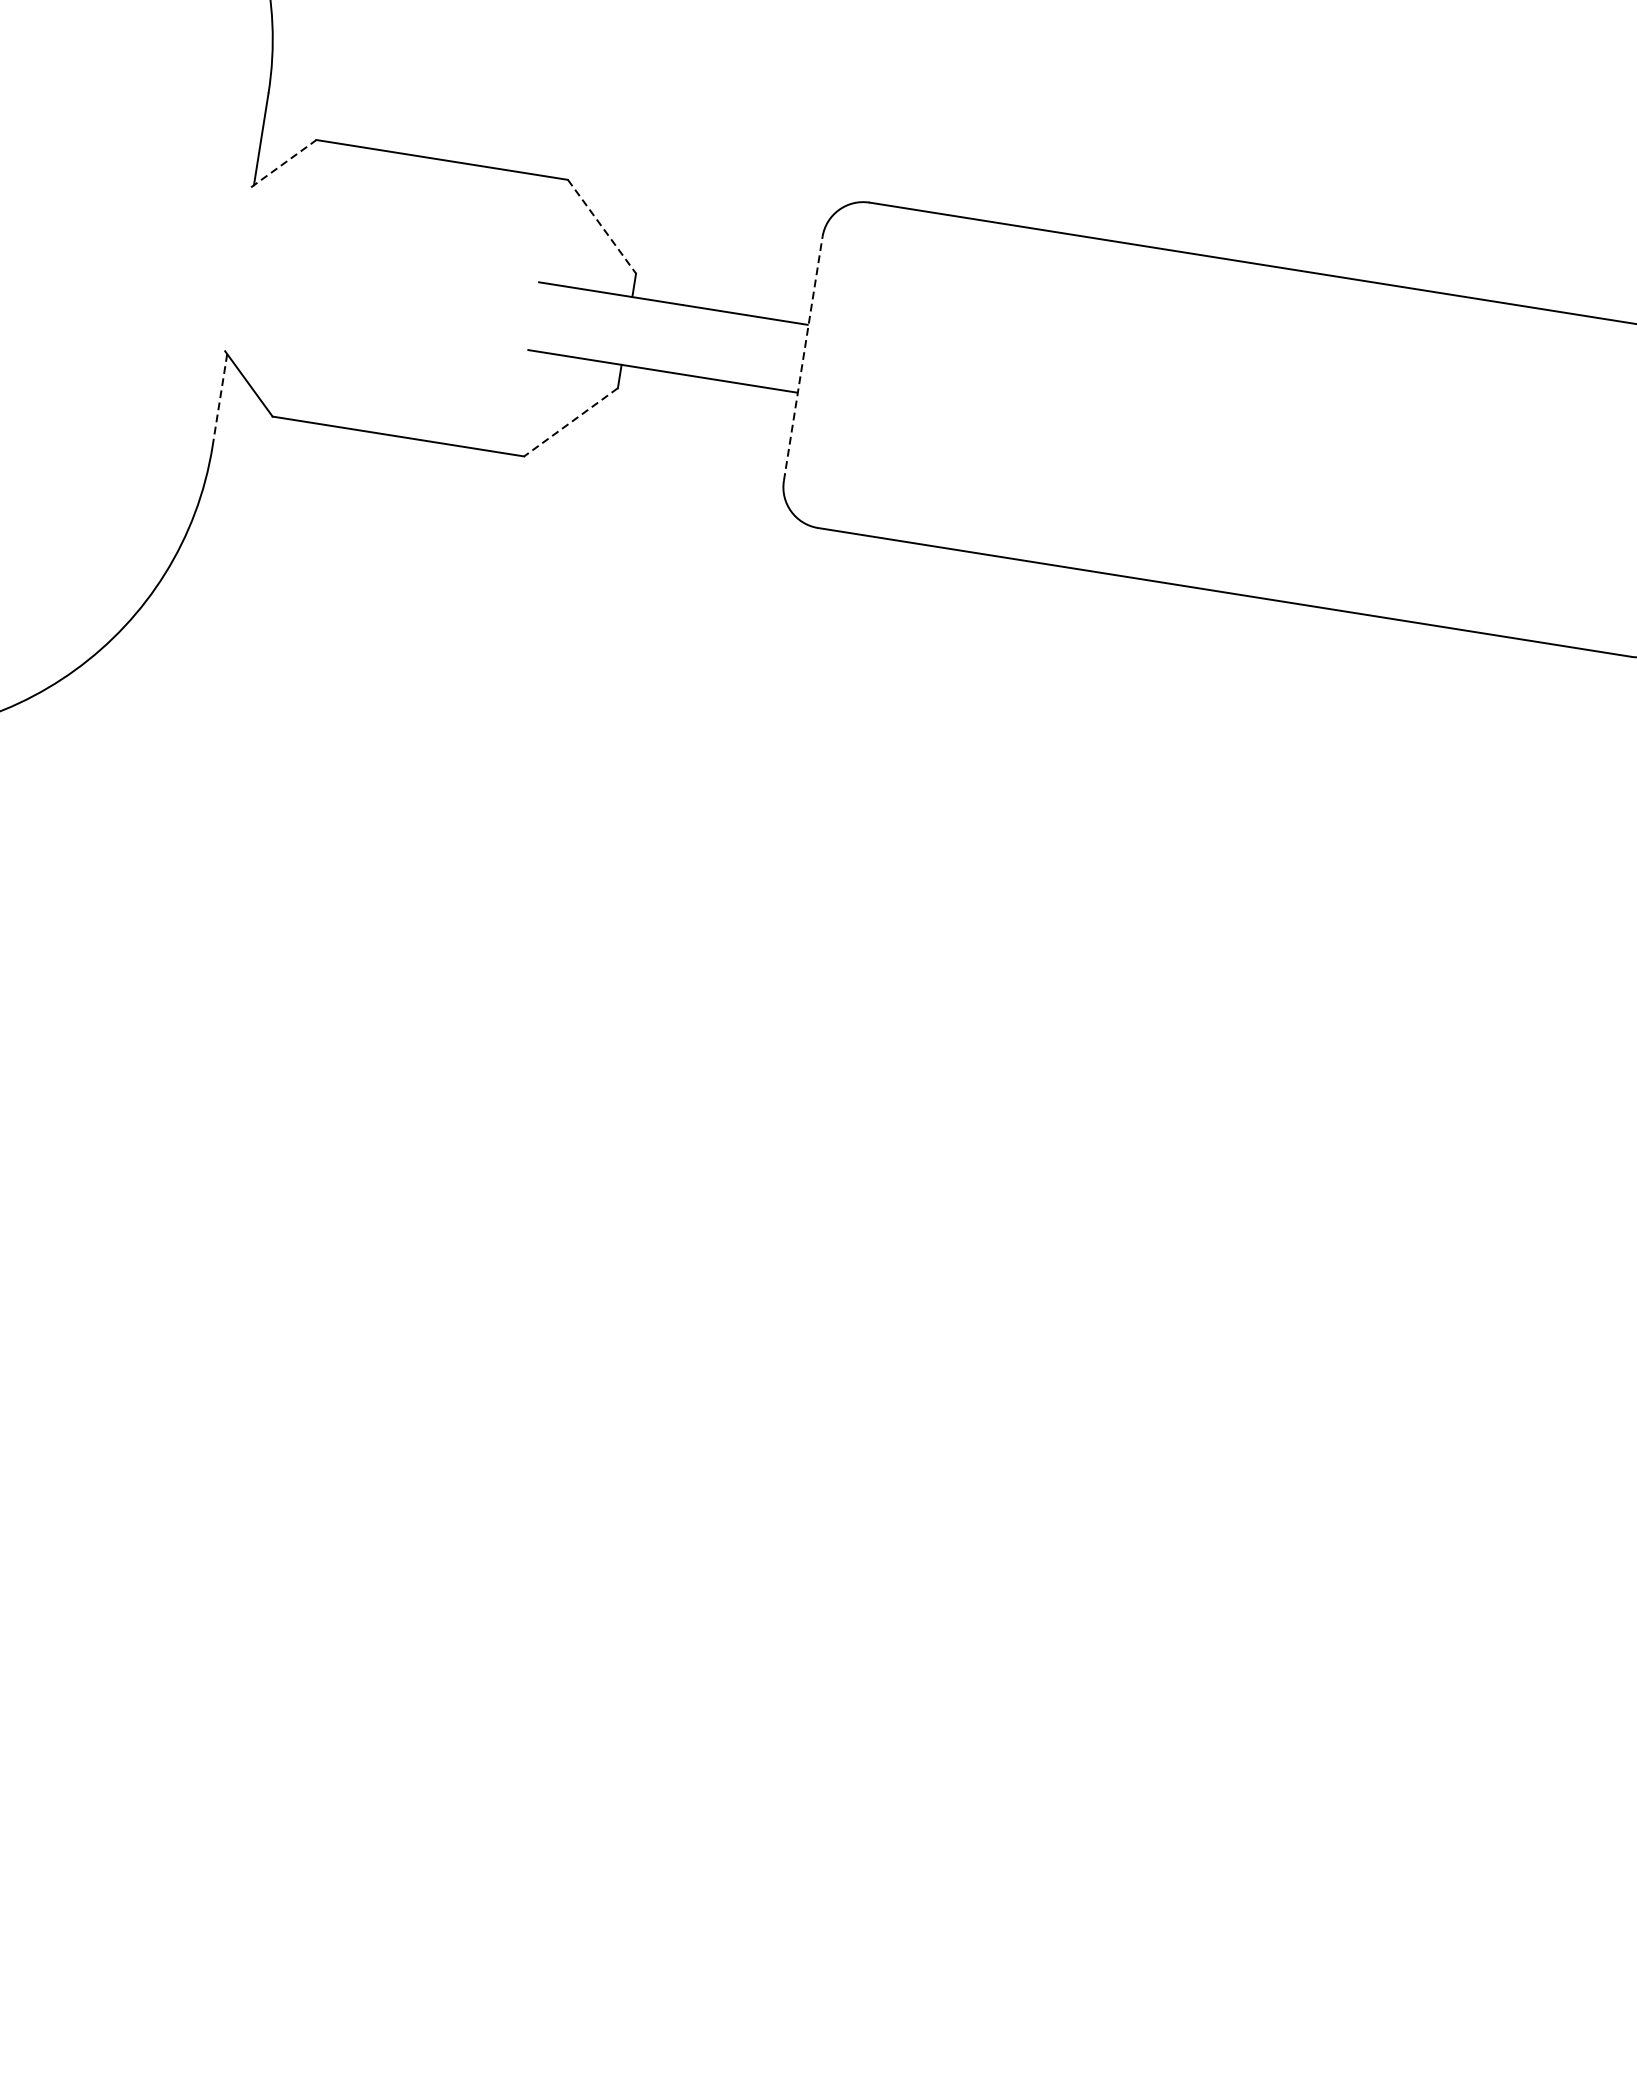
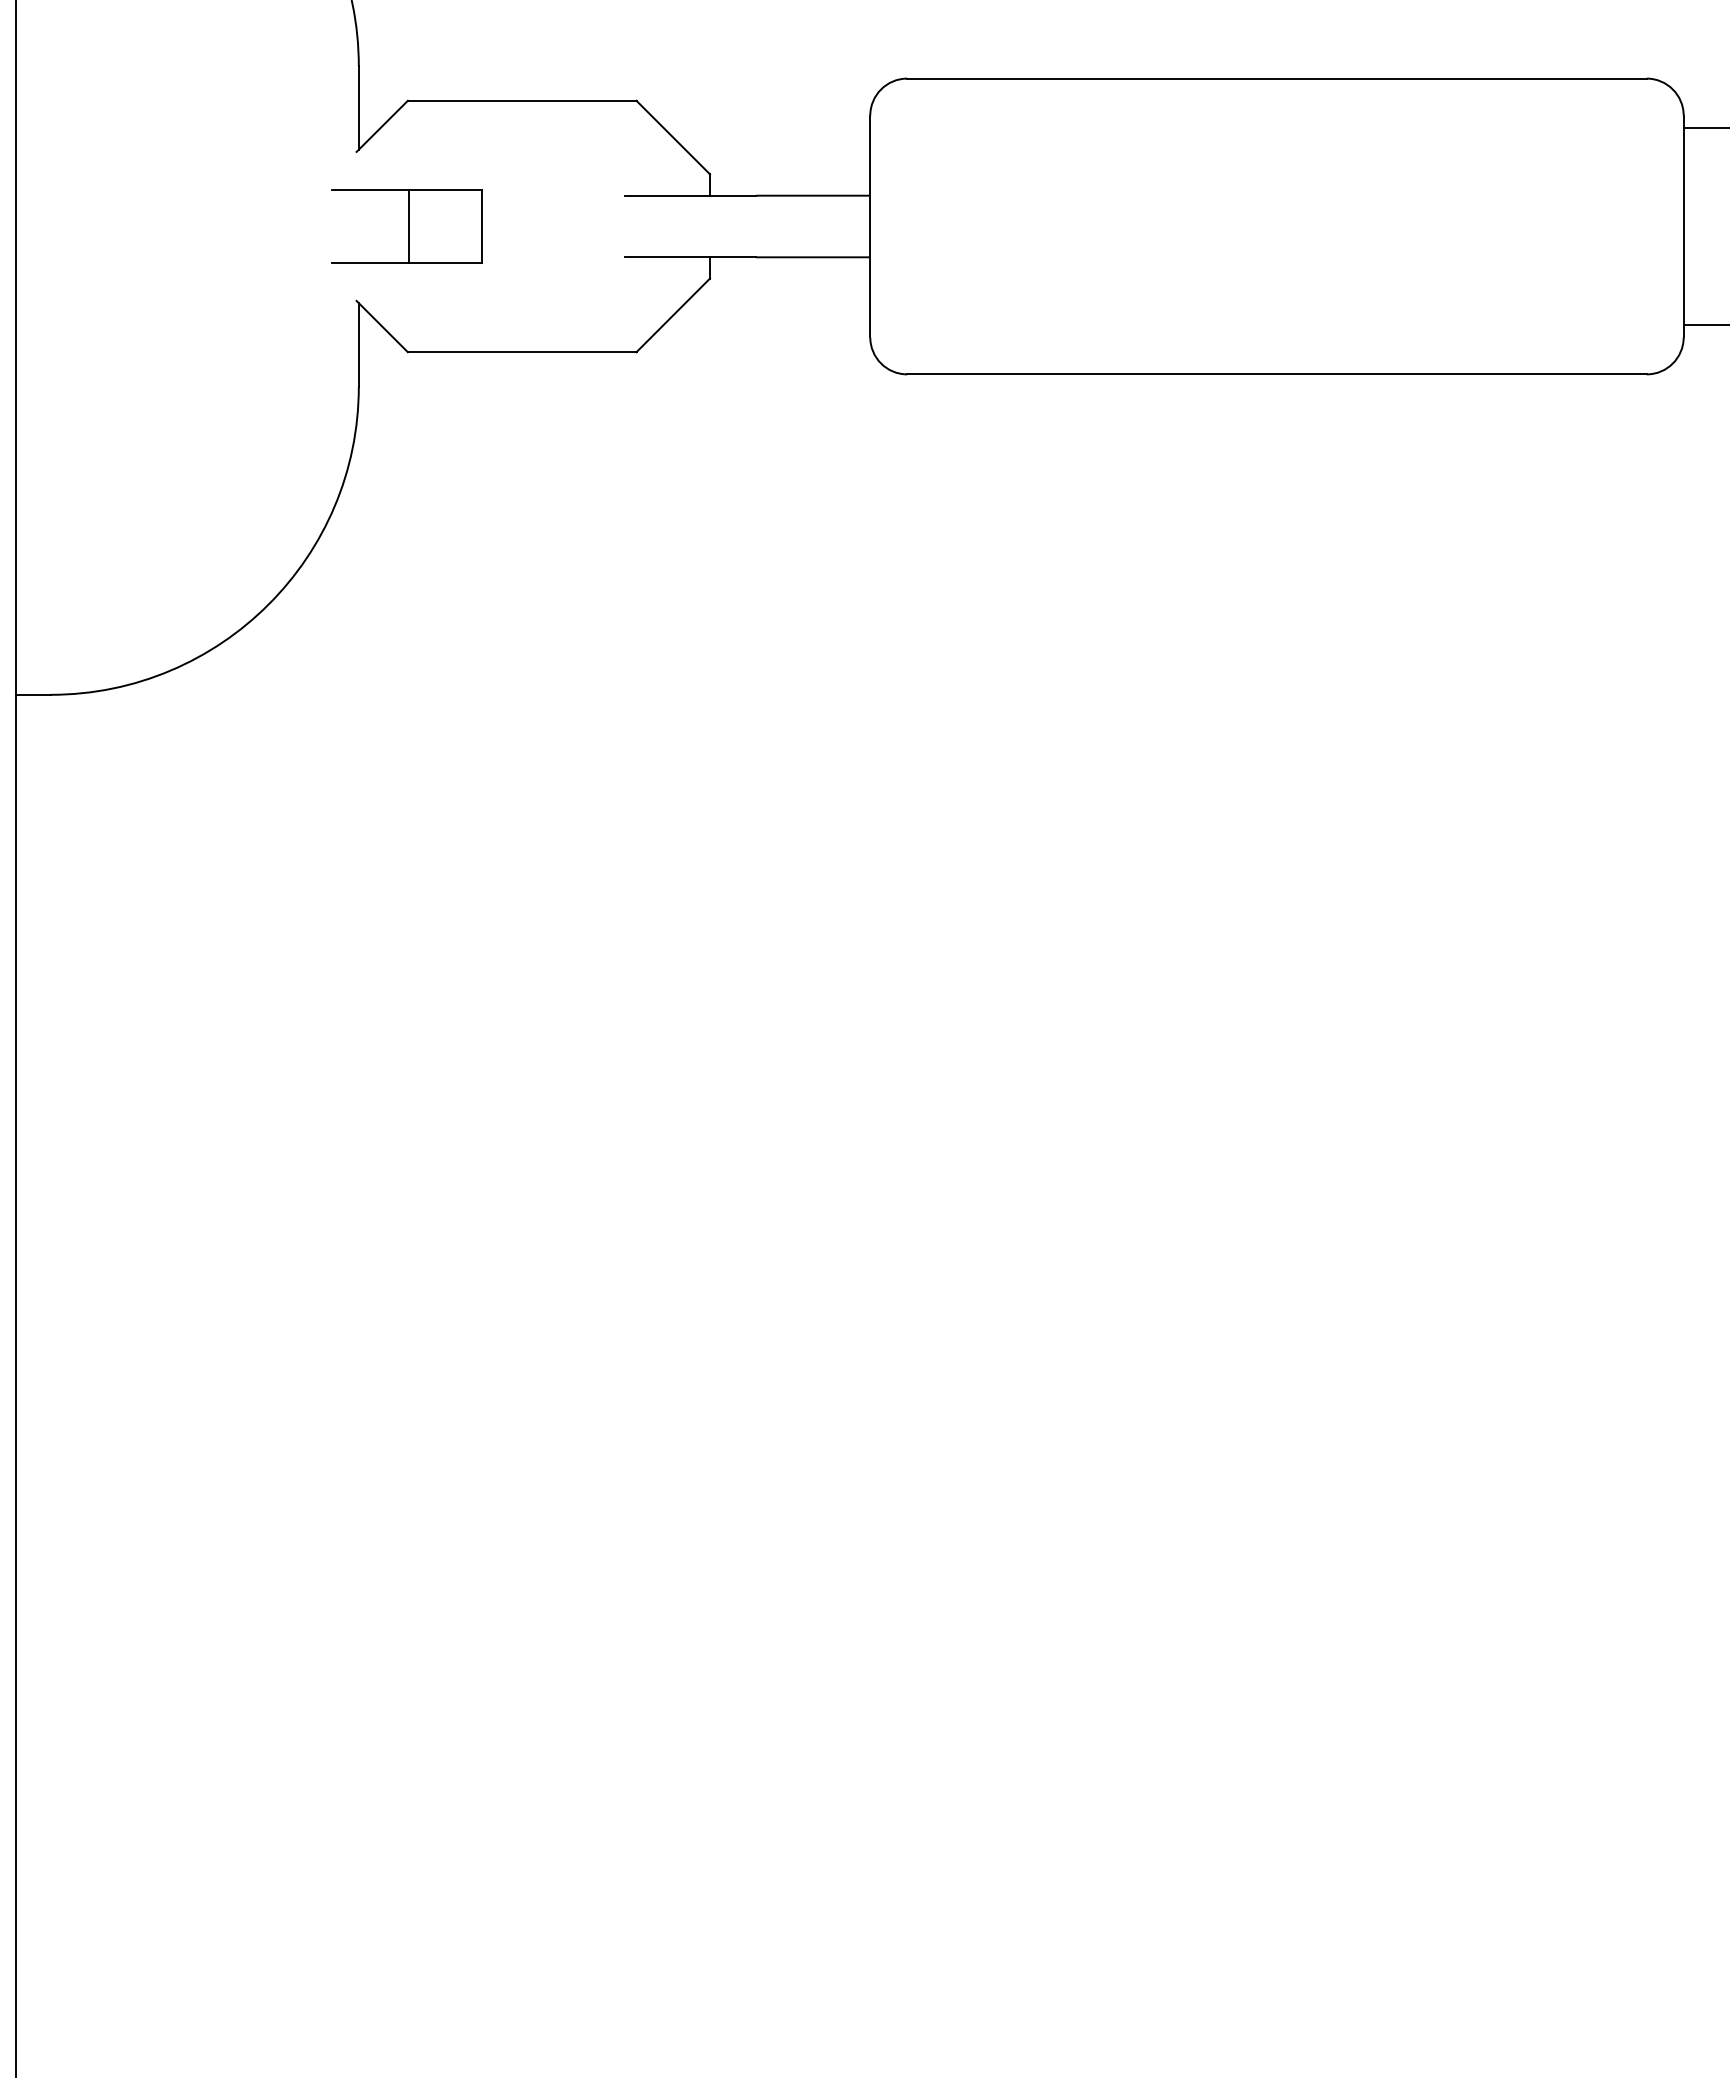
line: (284, 163) -> (382, 126), dashed -> solid
line: (602, 226) -> (673, 137), dashed -> solid
part: (293, 278) -> (406, 226), added
line: (803, 358) -> (870, 226), dashed -> solid
line: (219, 399) -> (358, 344), dashed -> solid
line: (570, 422) -> (672, 315), dashed -> solid

